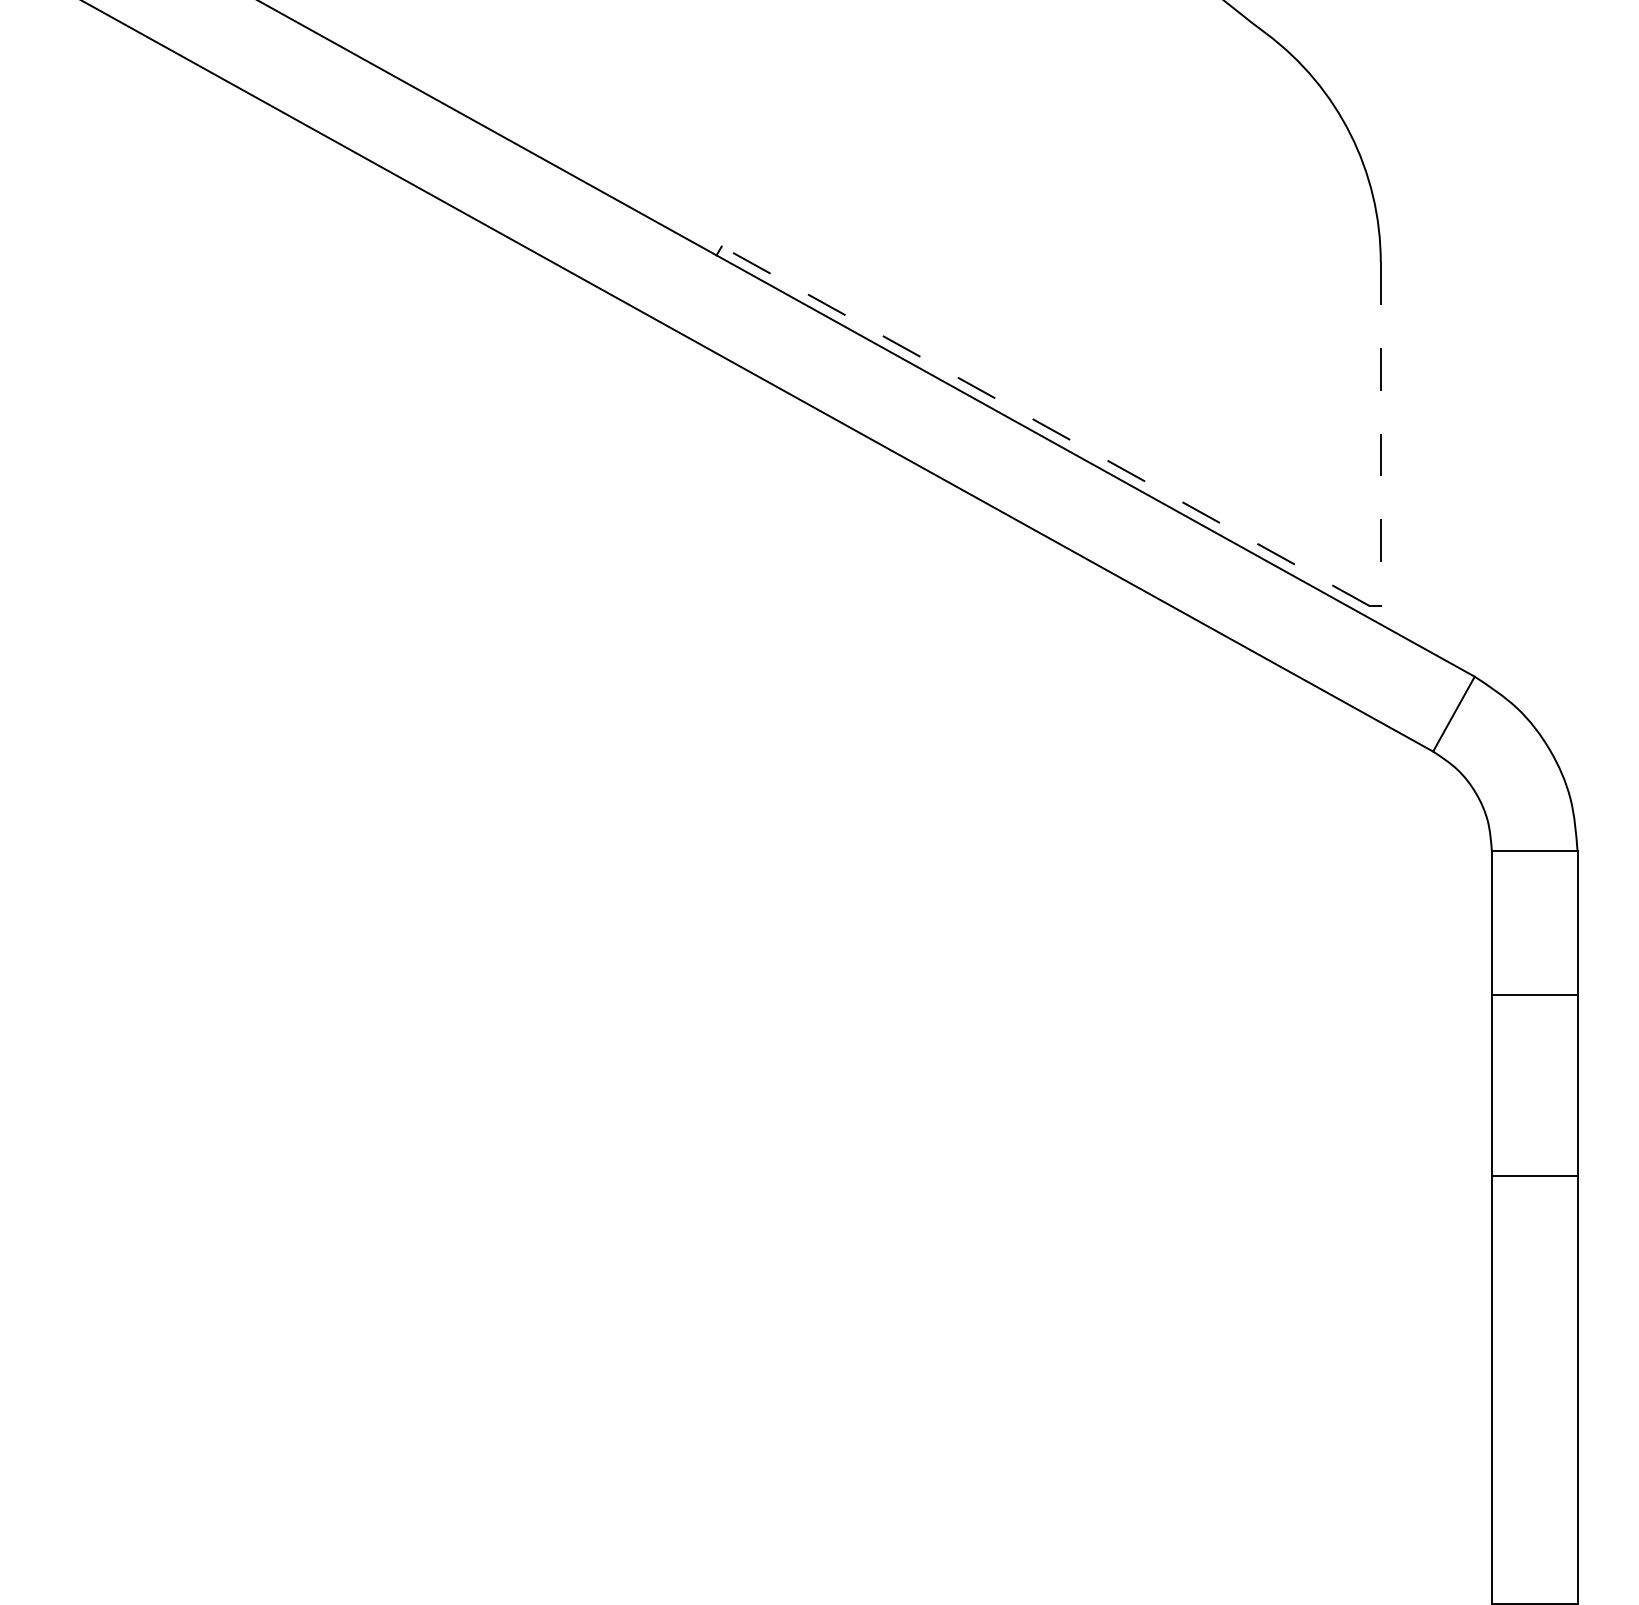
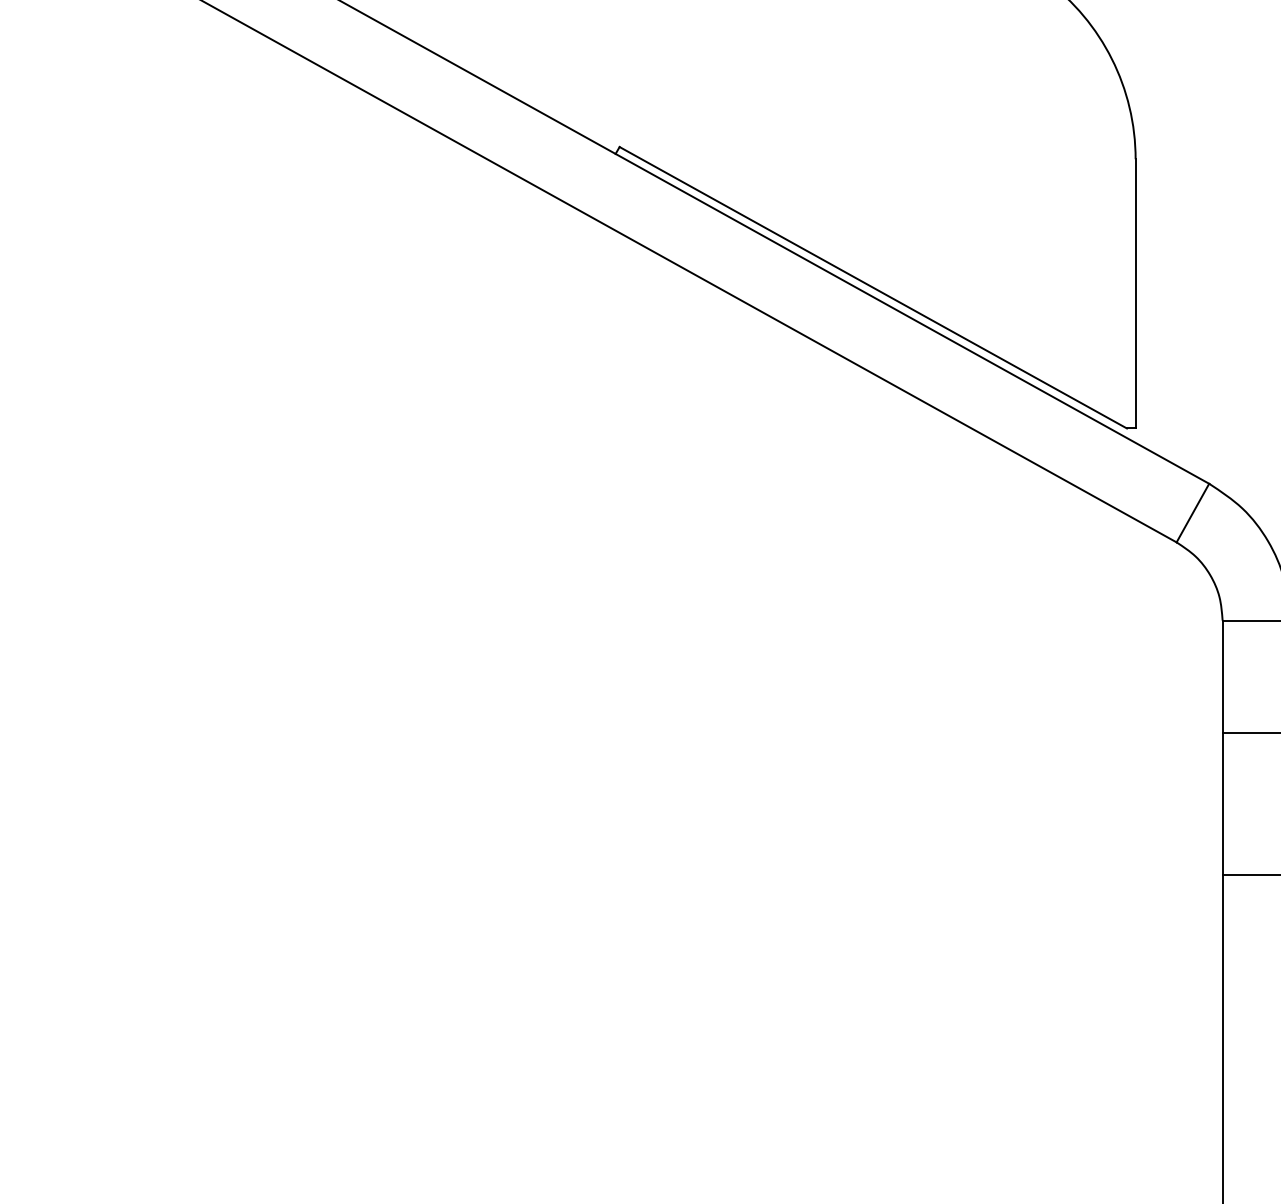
line: (1045, 426) -> (873, 287), dashed -> solid
line: (1380, 434) -> (1135, 294), dashed -> solid

